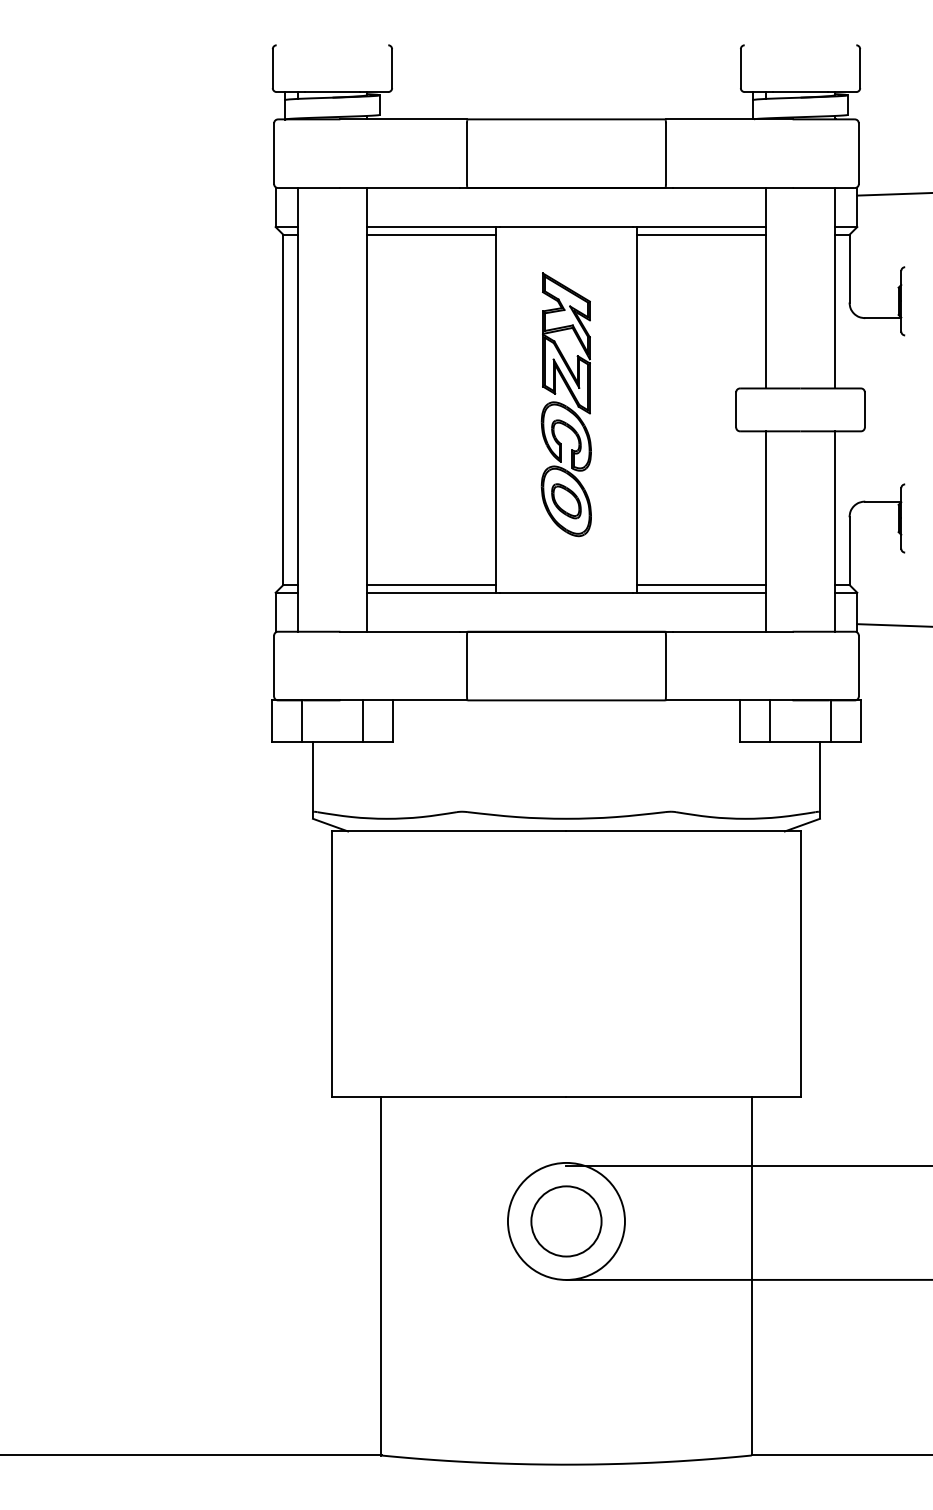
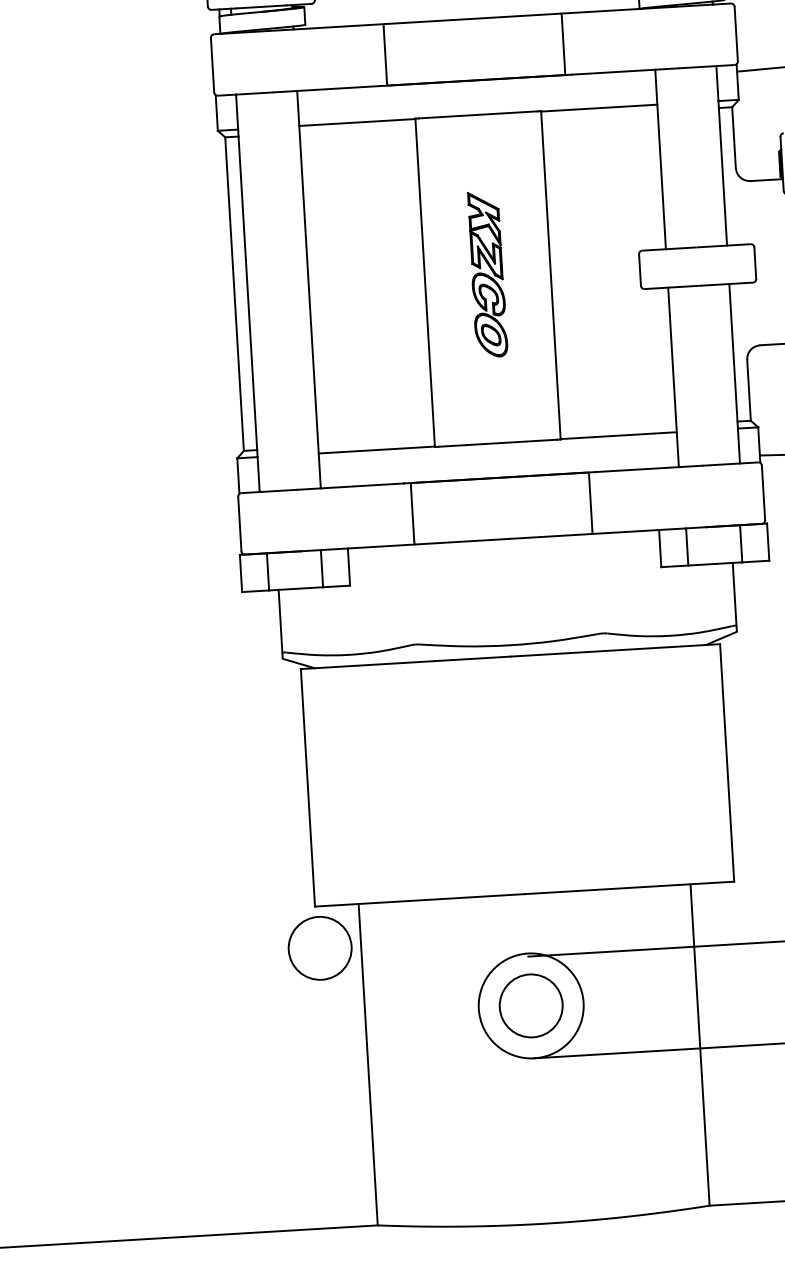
line: (431, 234) -> (357, 129), removed
line: (701, 234) -> (599, 114), removed
part: (565, 404) -> (486, 274), size x0.7
line: (431, 584) -> (376, 442), removed
line: (701, 584) -> (618, 428), removed
circle: (335, 1143) -> (320, 948), added

